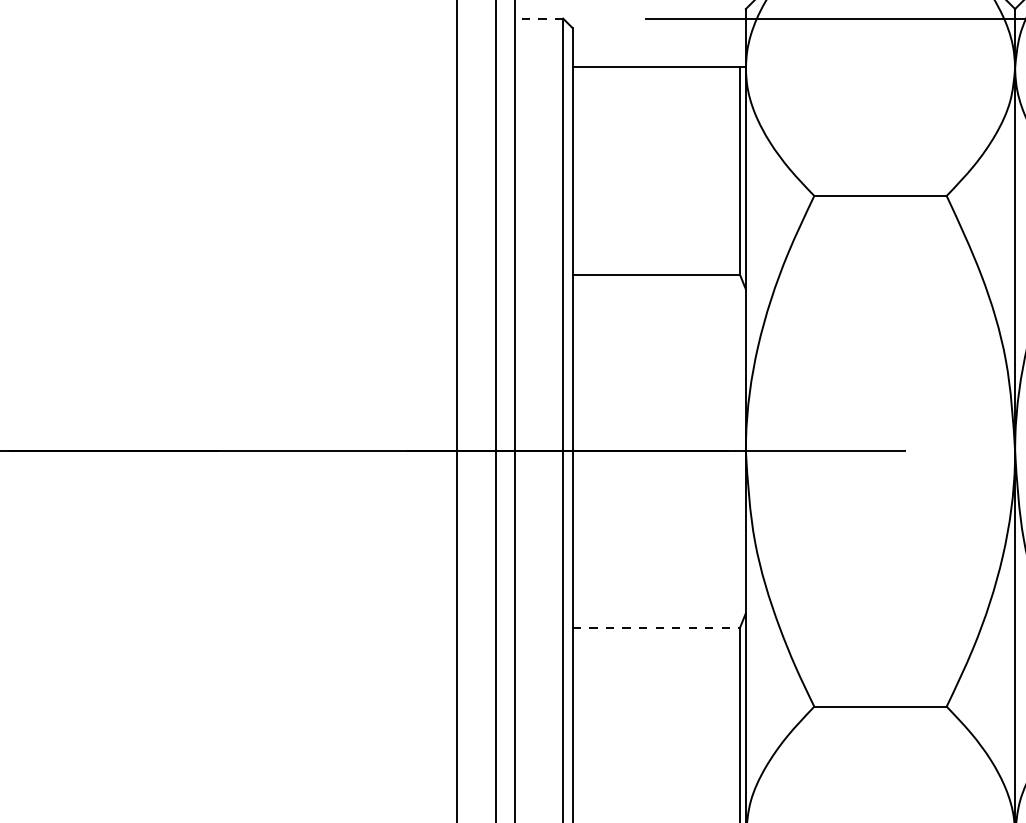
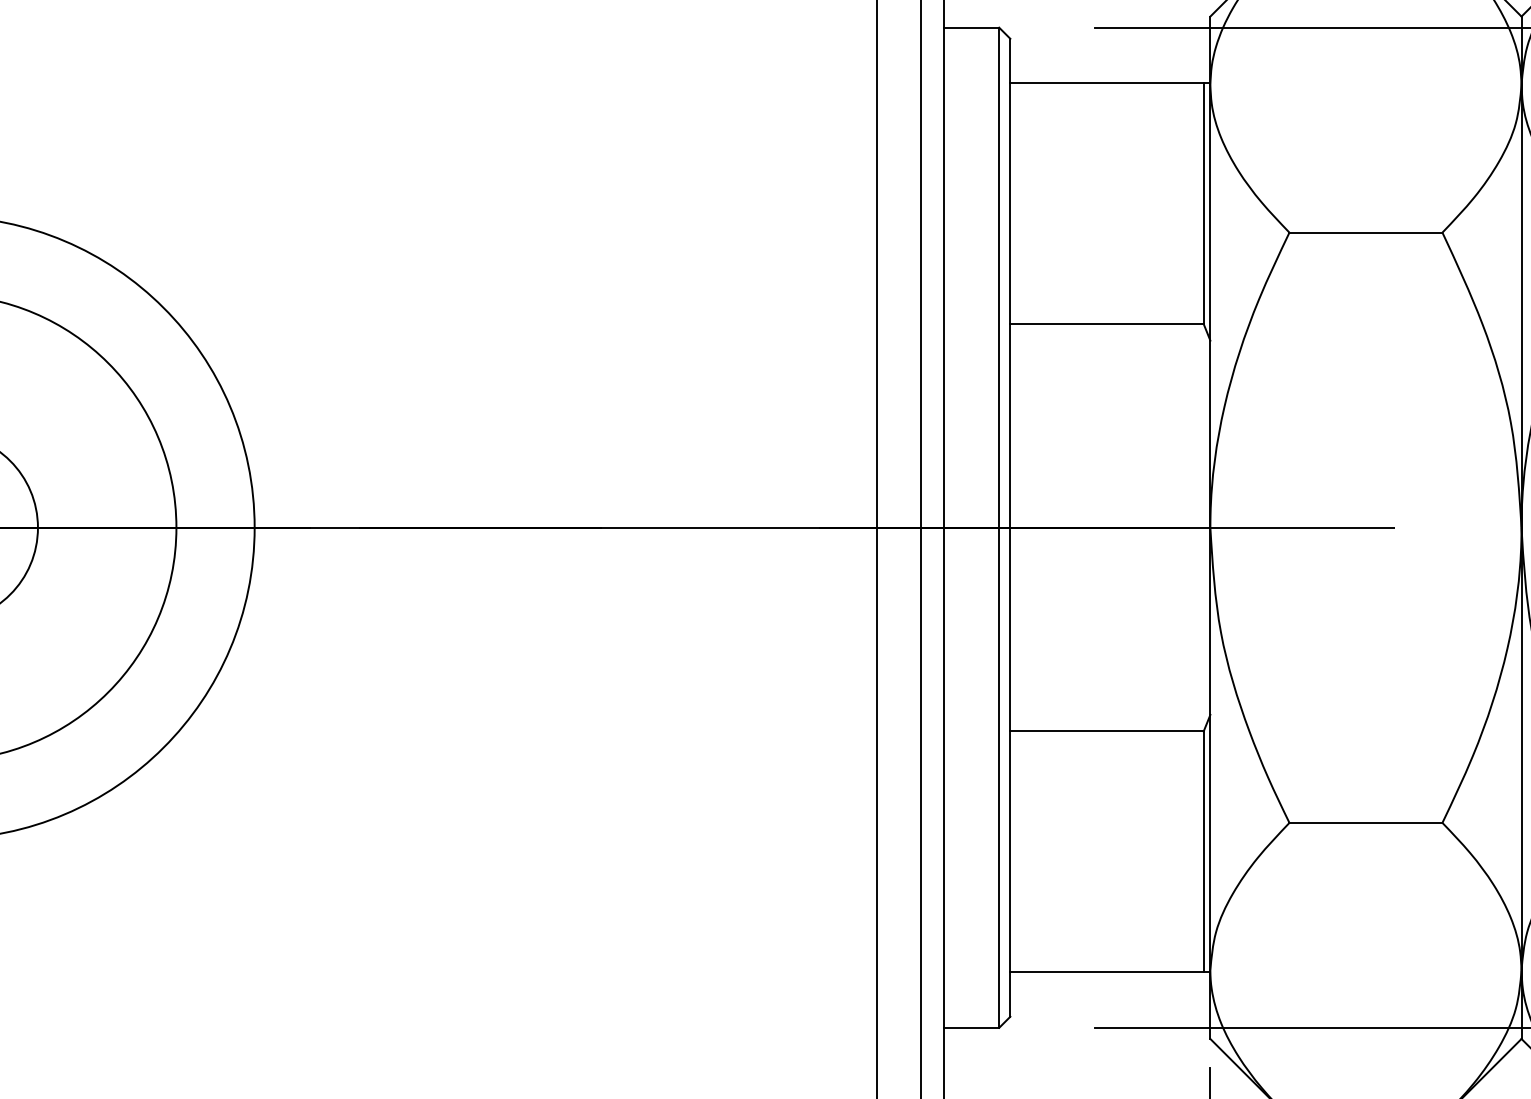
line: (539, 18) -> (971, 27), dashed -> solid
line: (656, 627) -> (1107, 731), dashed -> solid

